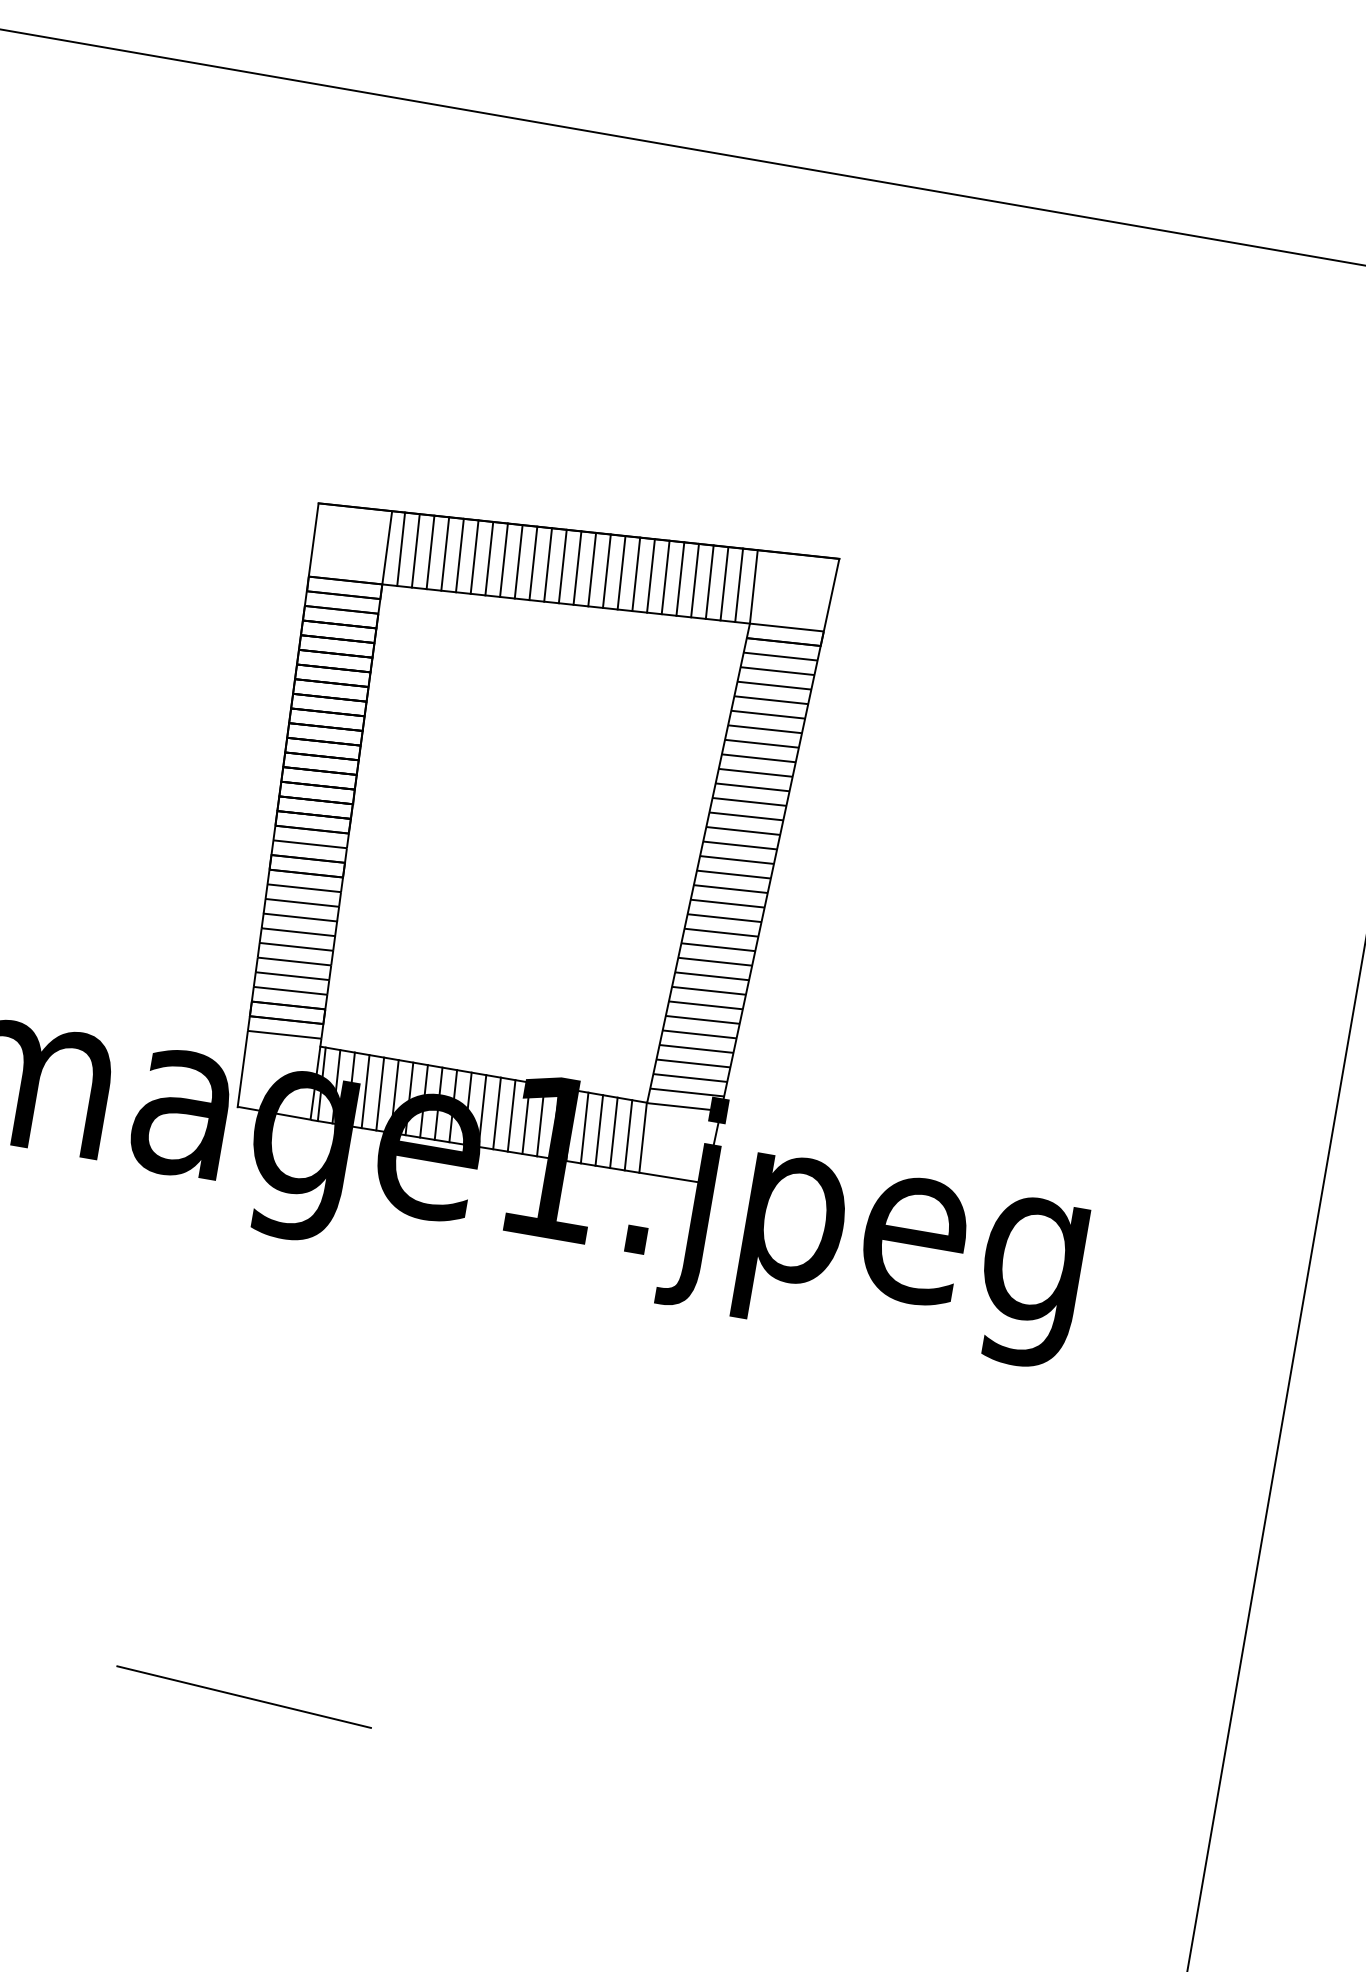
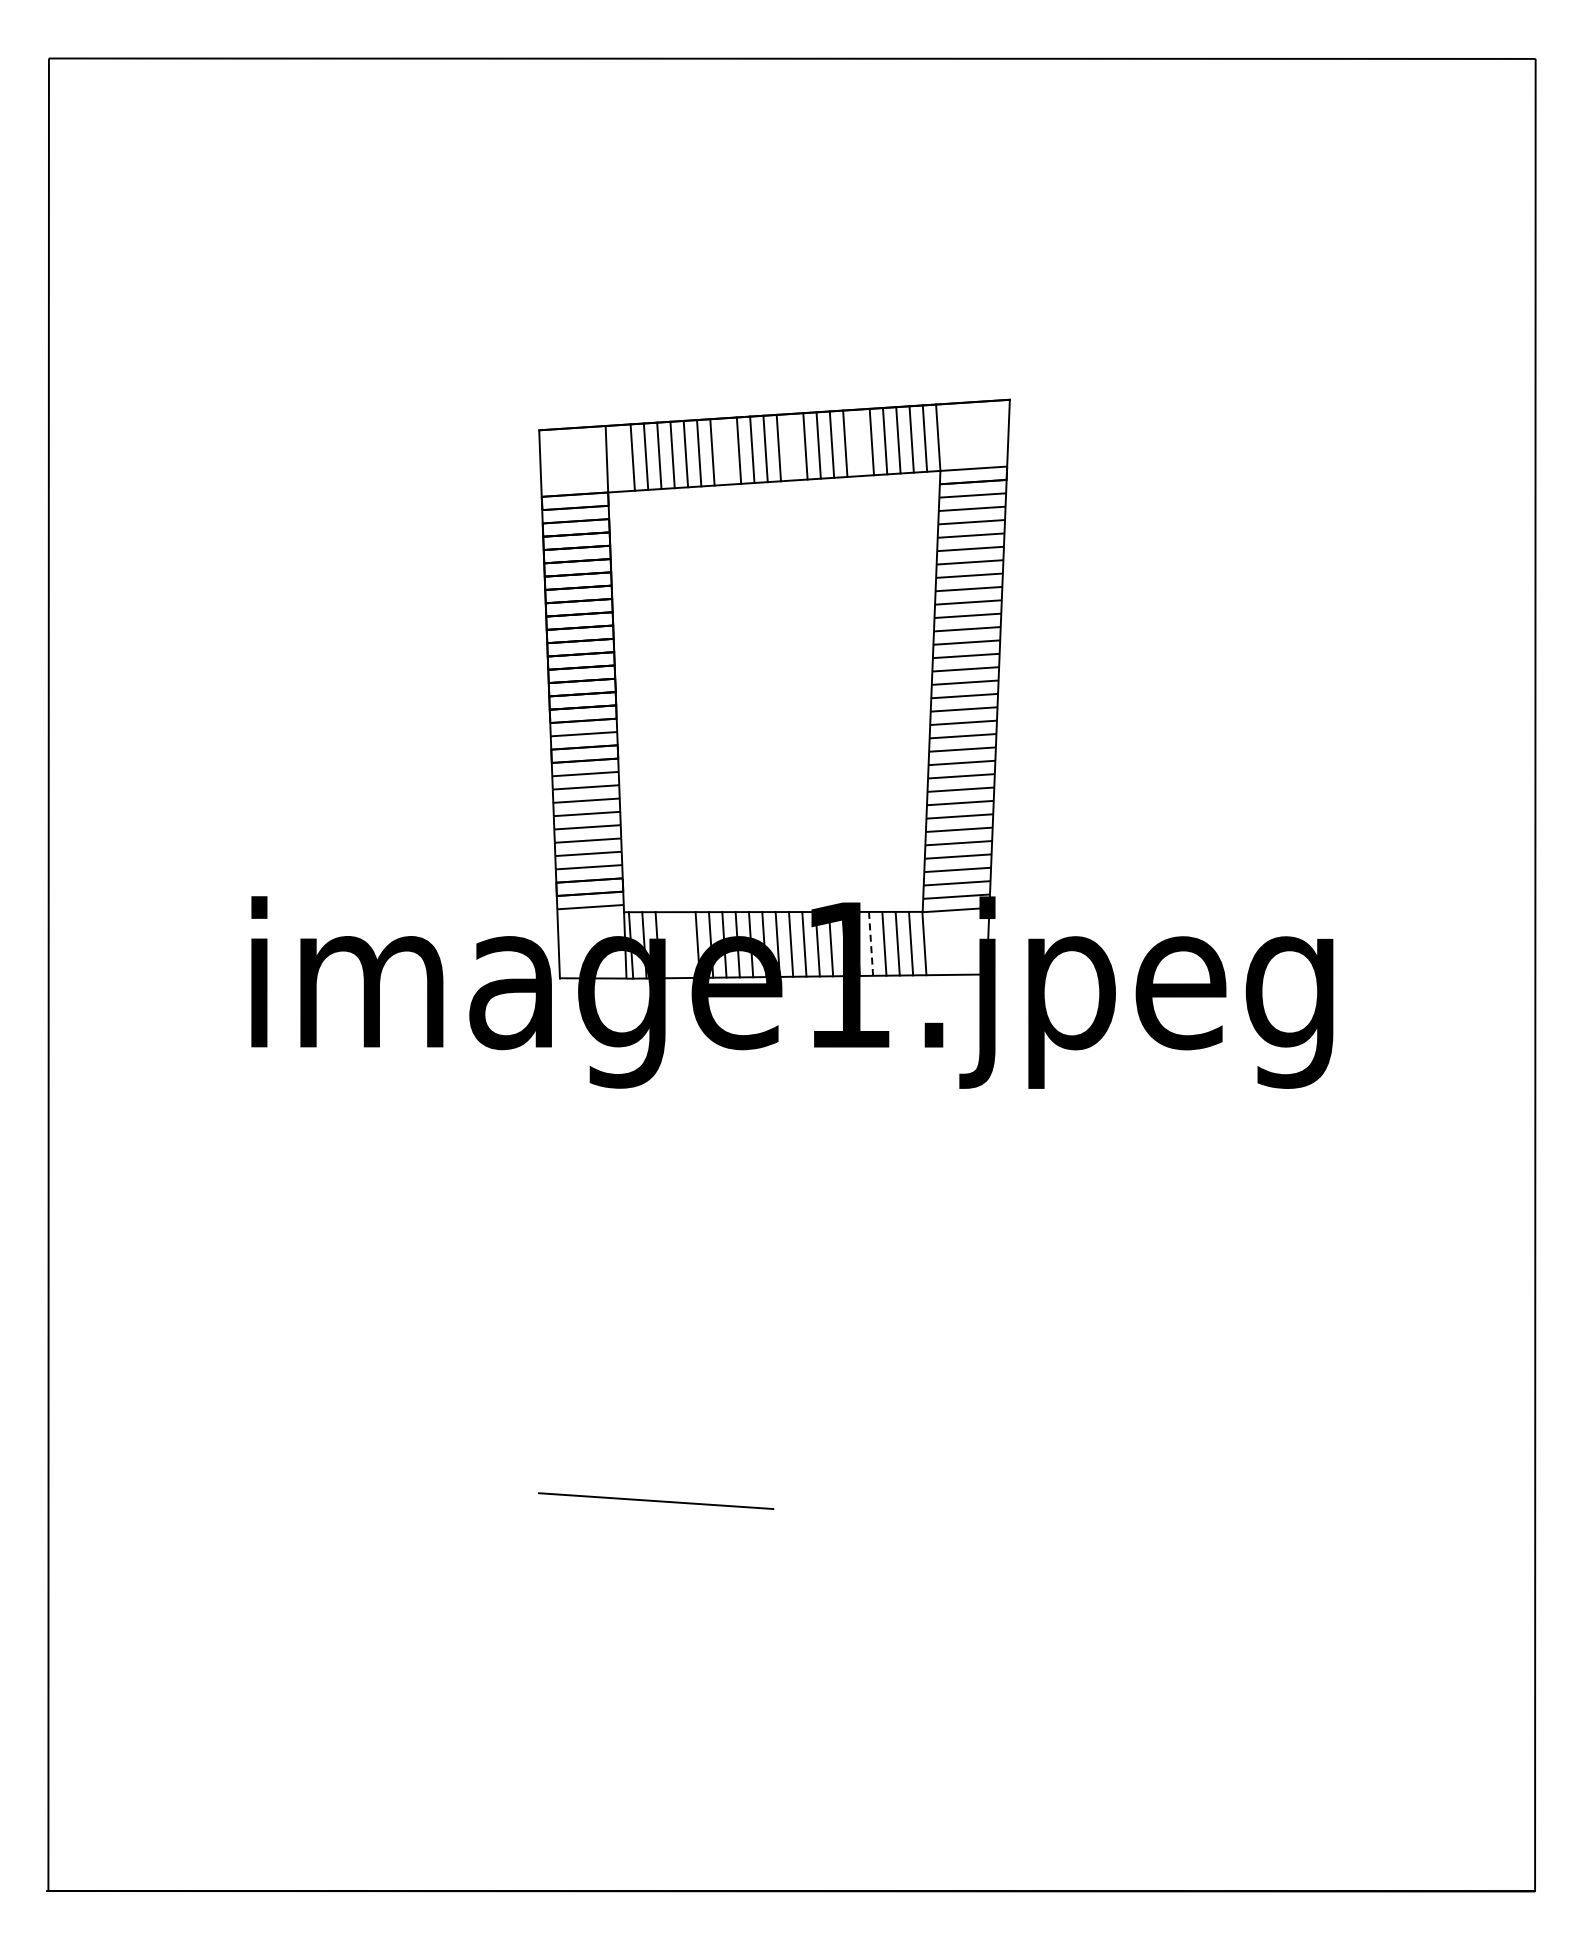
line: (401, 549) -> (619, 458), removed
line: (518, 561) -> (725, 451), removed
line: (591, 569) -> (791, 447), removed
line: (665, 577) -> (858, 442), removed
line: (364, 1091) -> (670, 945), removed
line: (380, 1094) -> (684, 945), removed
line: (585, 1128) -> (871, 944), solid -> dashed

